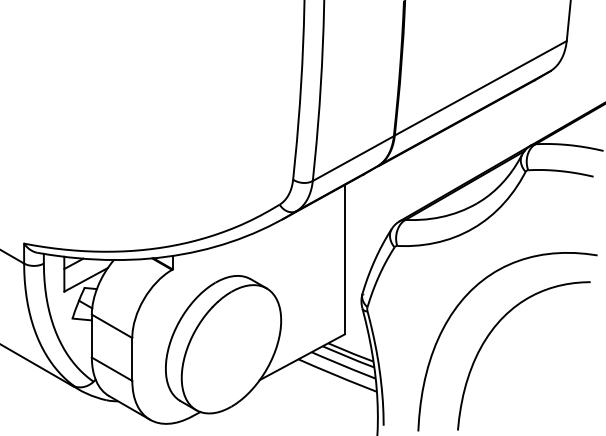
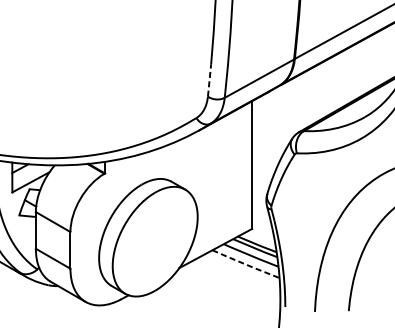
line: (295, 160) -> (209, 80), solid -> dashed
line: (337, 375) -> (245, 264), solid -> dashed

